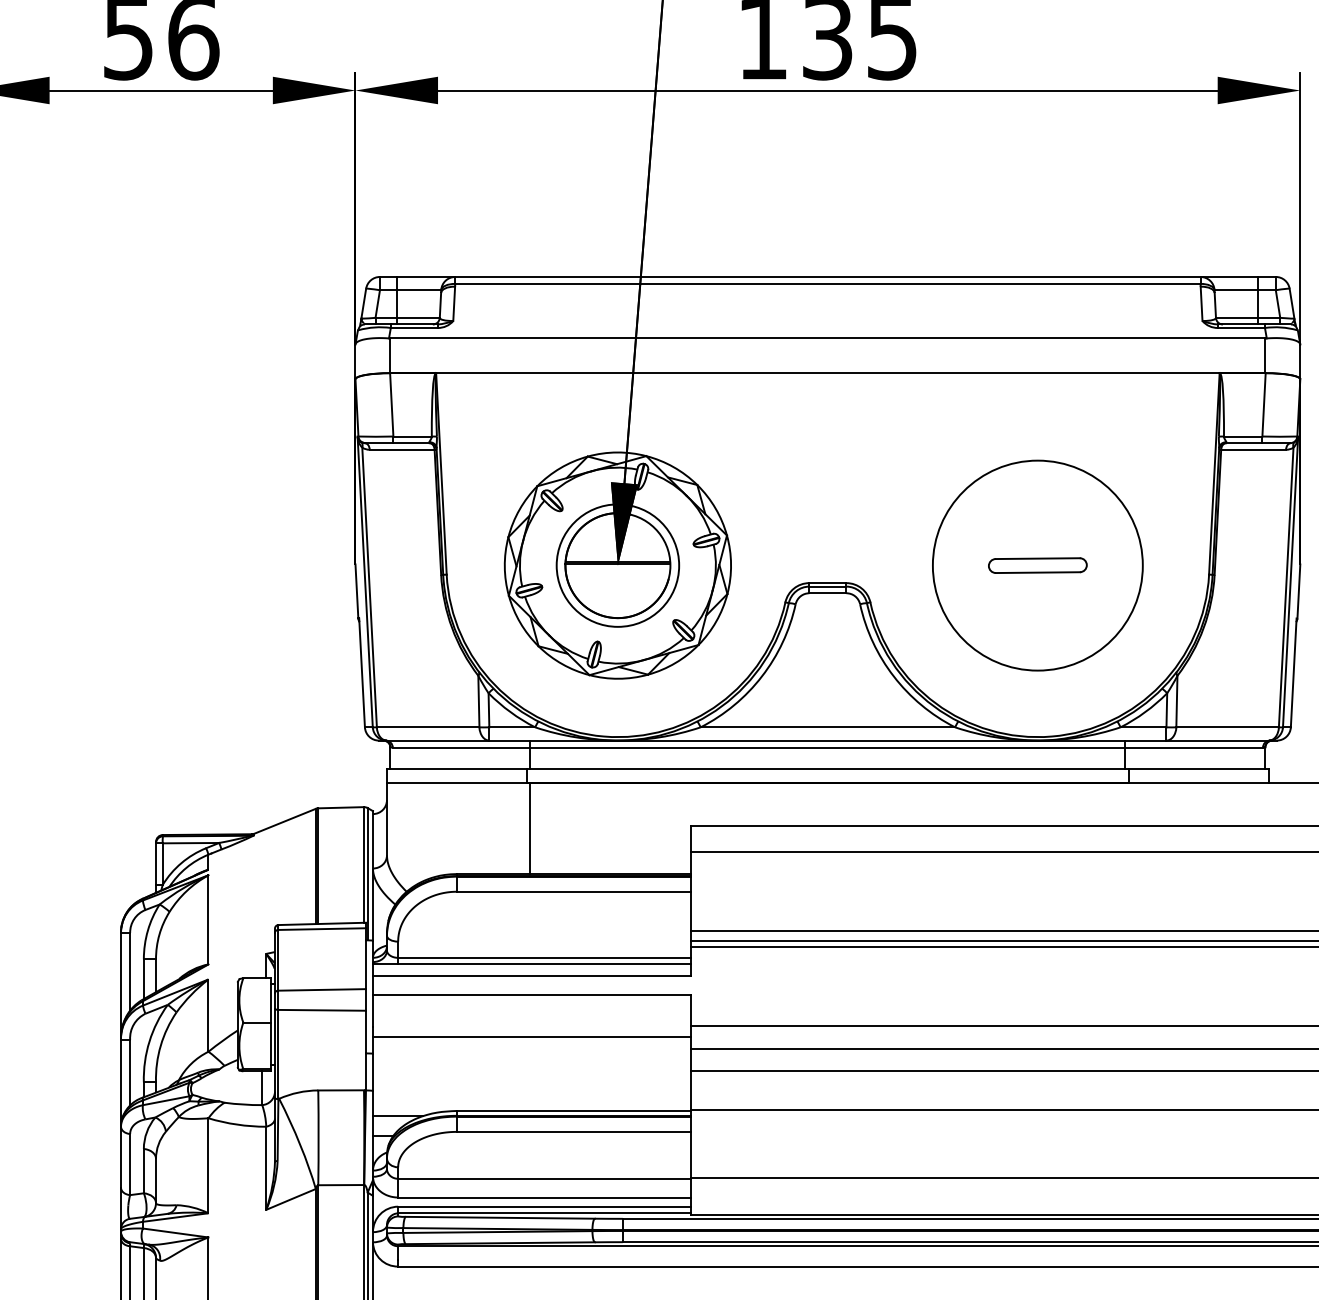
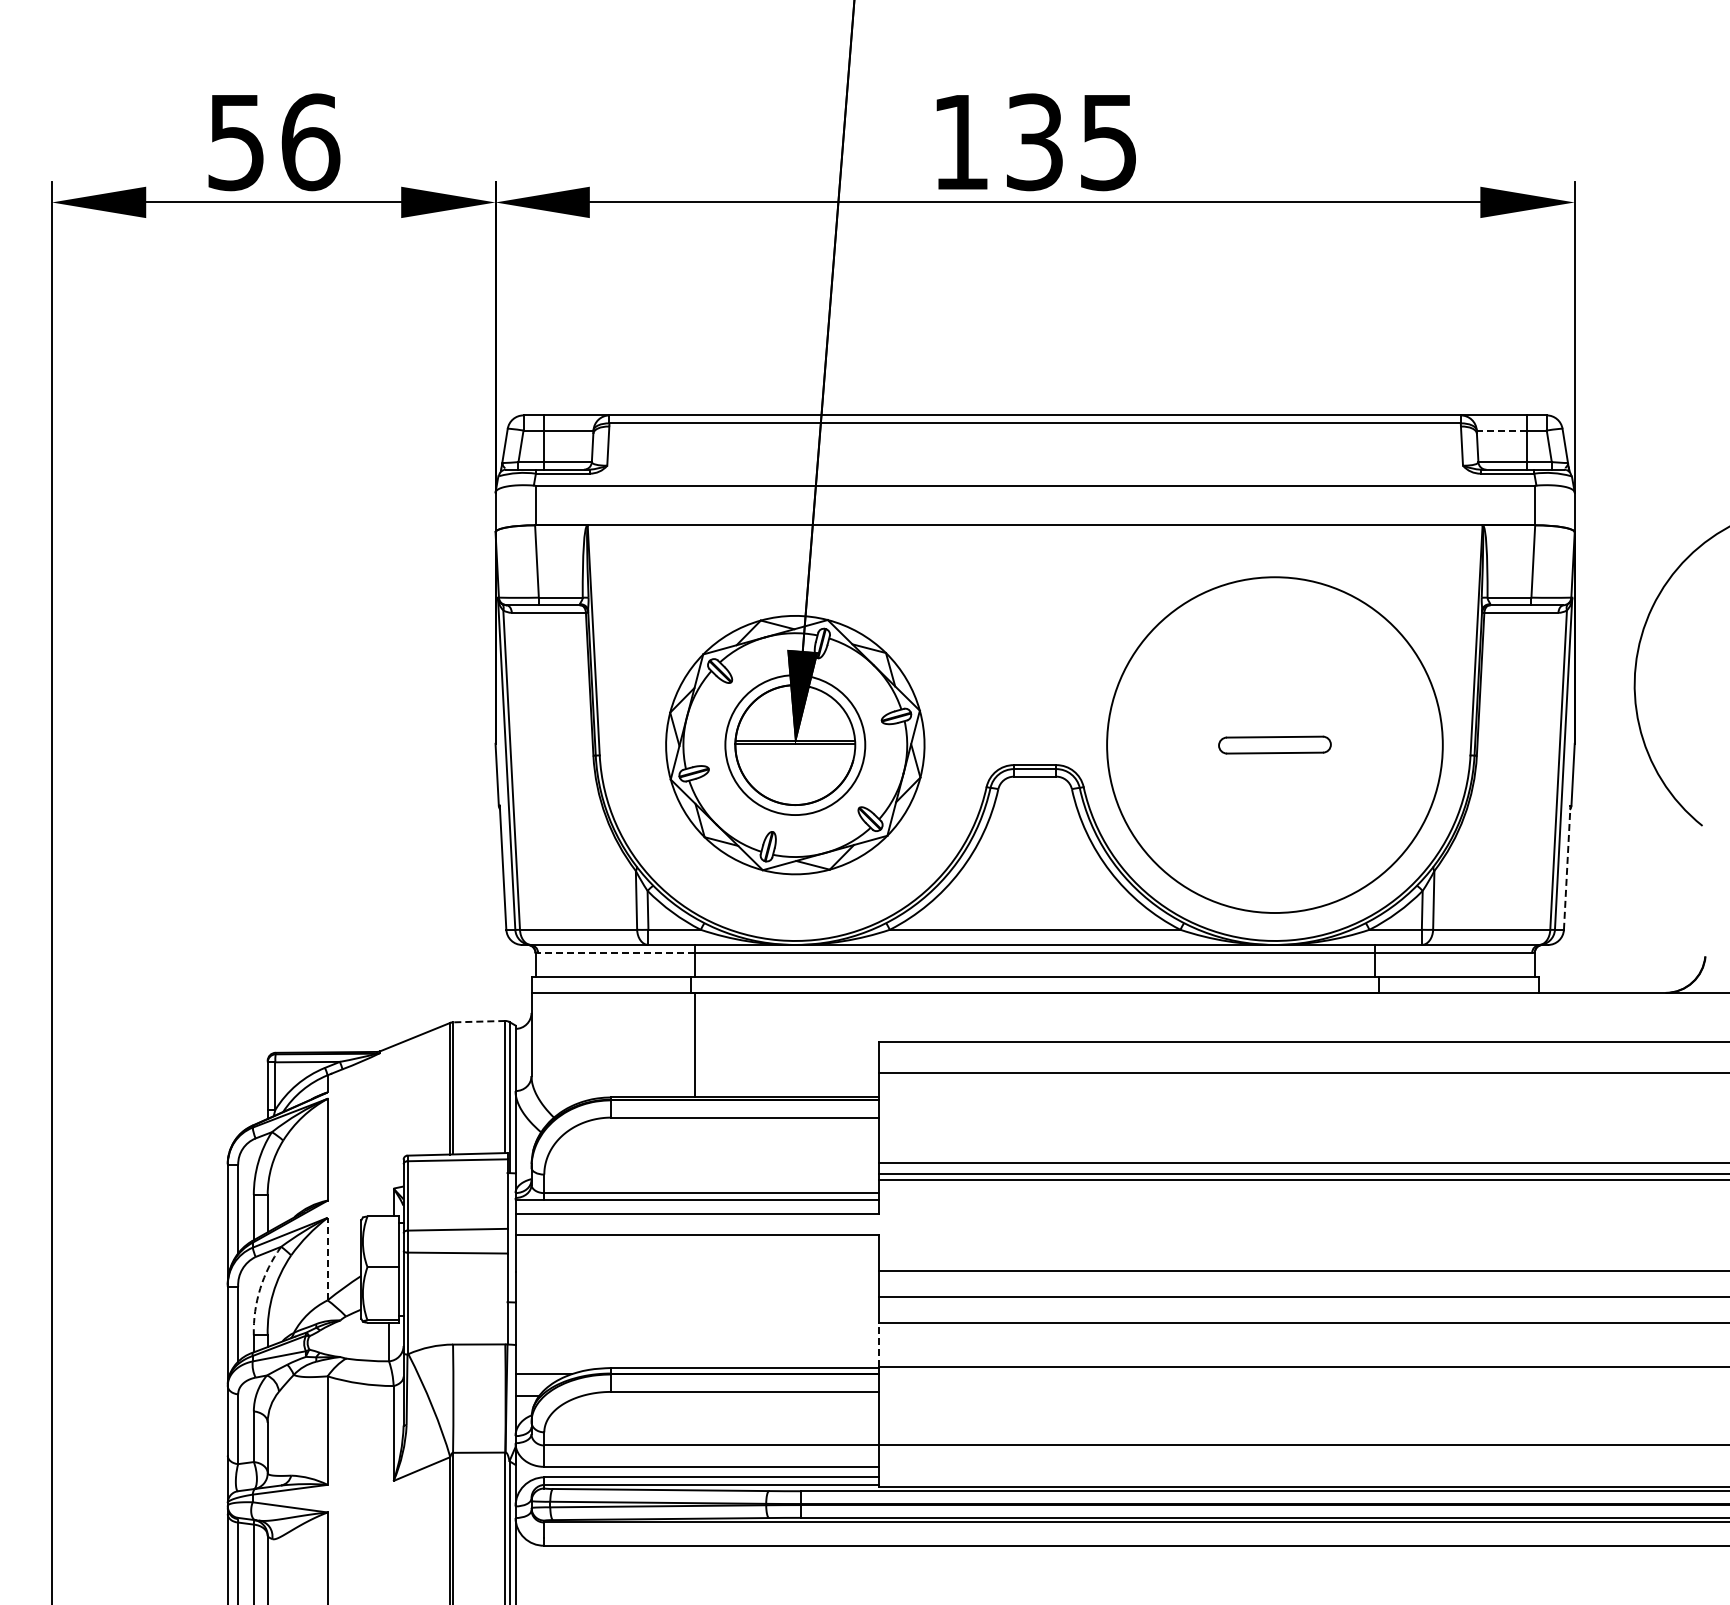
line: (1236, 290) -> (1501, 430), solid -> dashed
circle: (1037, 565) -> (1274, 745), size x1.4
line: (1293, 672) -> (1567, 867), solid -> dashed
line: (461, 747) -> (616, 952), solid -> dashed
line: (340, 807) -> (478, 1021), solid -> dashed
line: (208, 1015) -> (327, 1258), solid -> dashed
line: (532, 1036) -> (697, 1283), removed
arc: (149, 1041) -> (260, 1288), solid -> dashed
line: (691, 1090) -> (879, 1344), solid -> dashed

